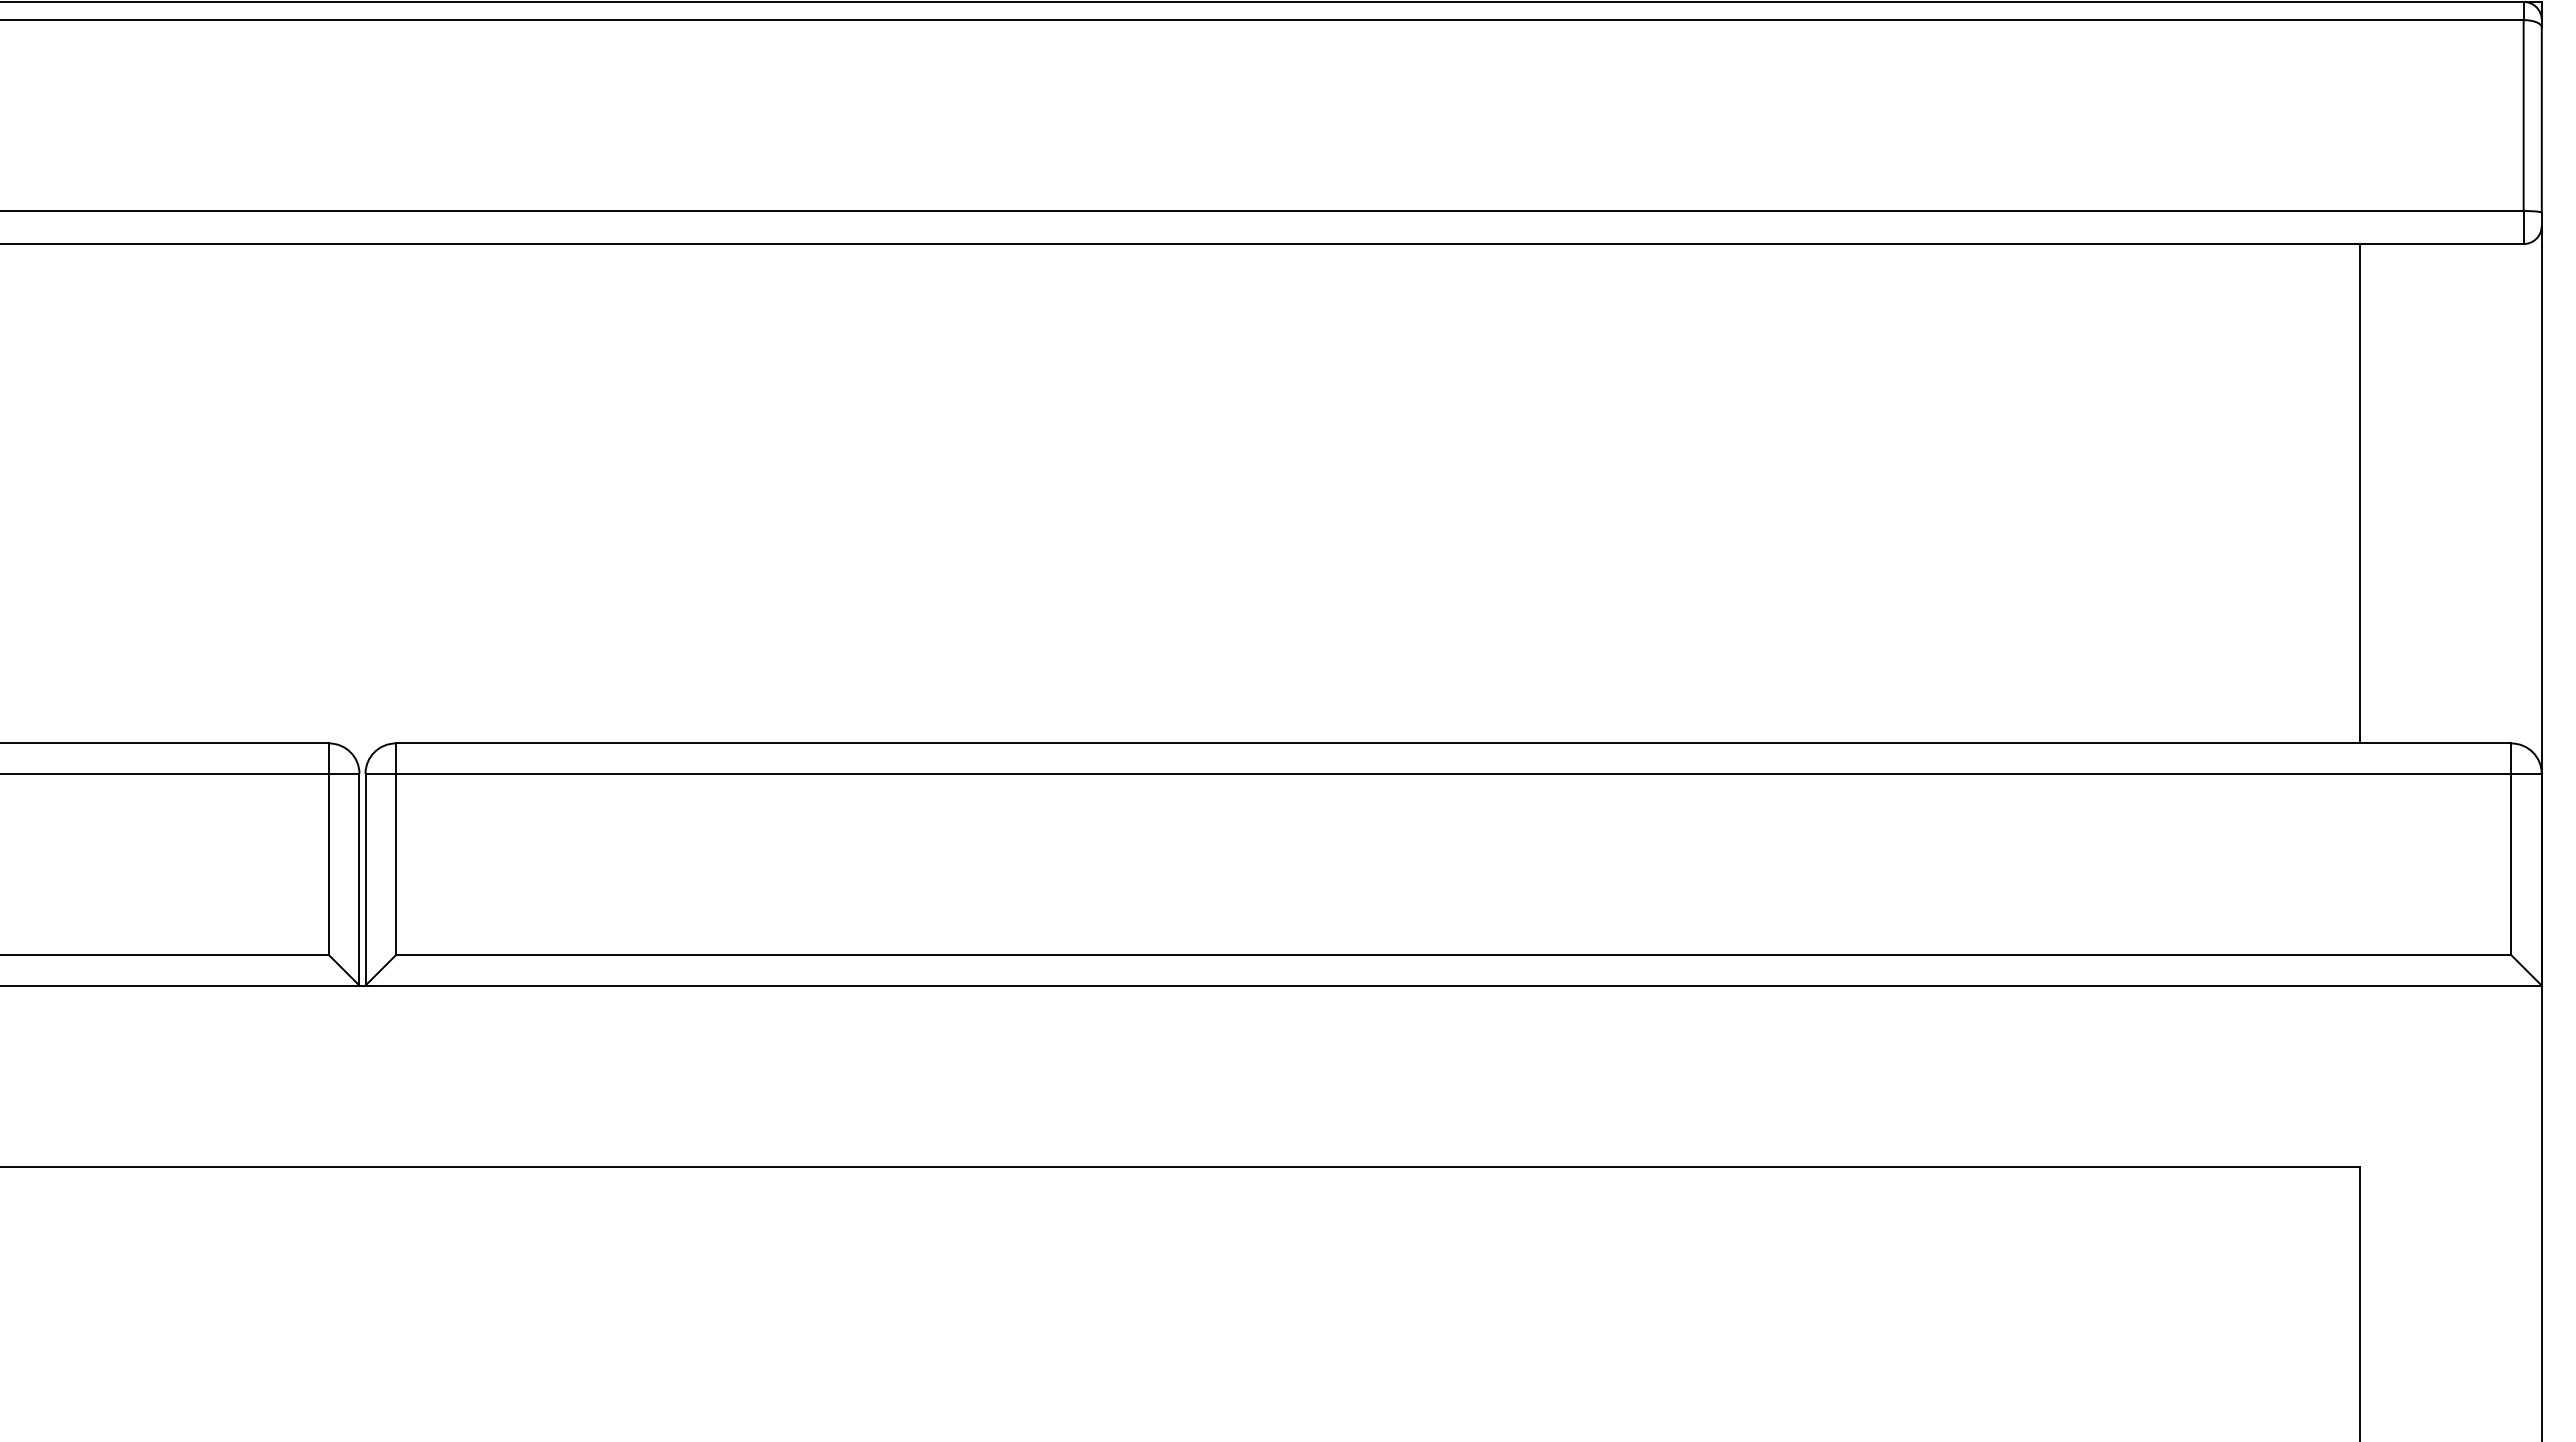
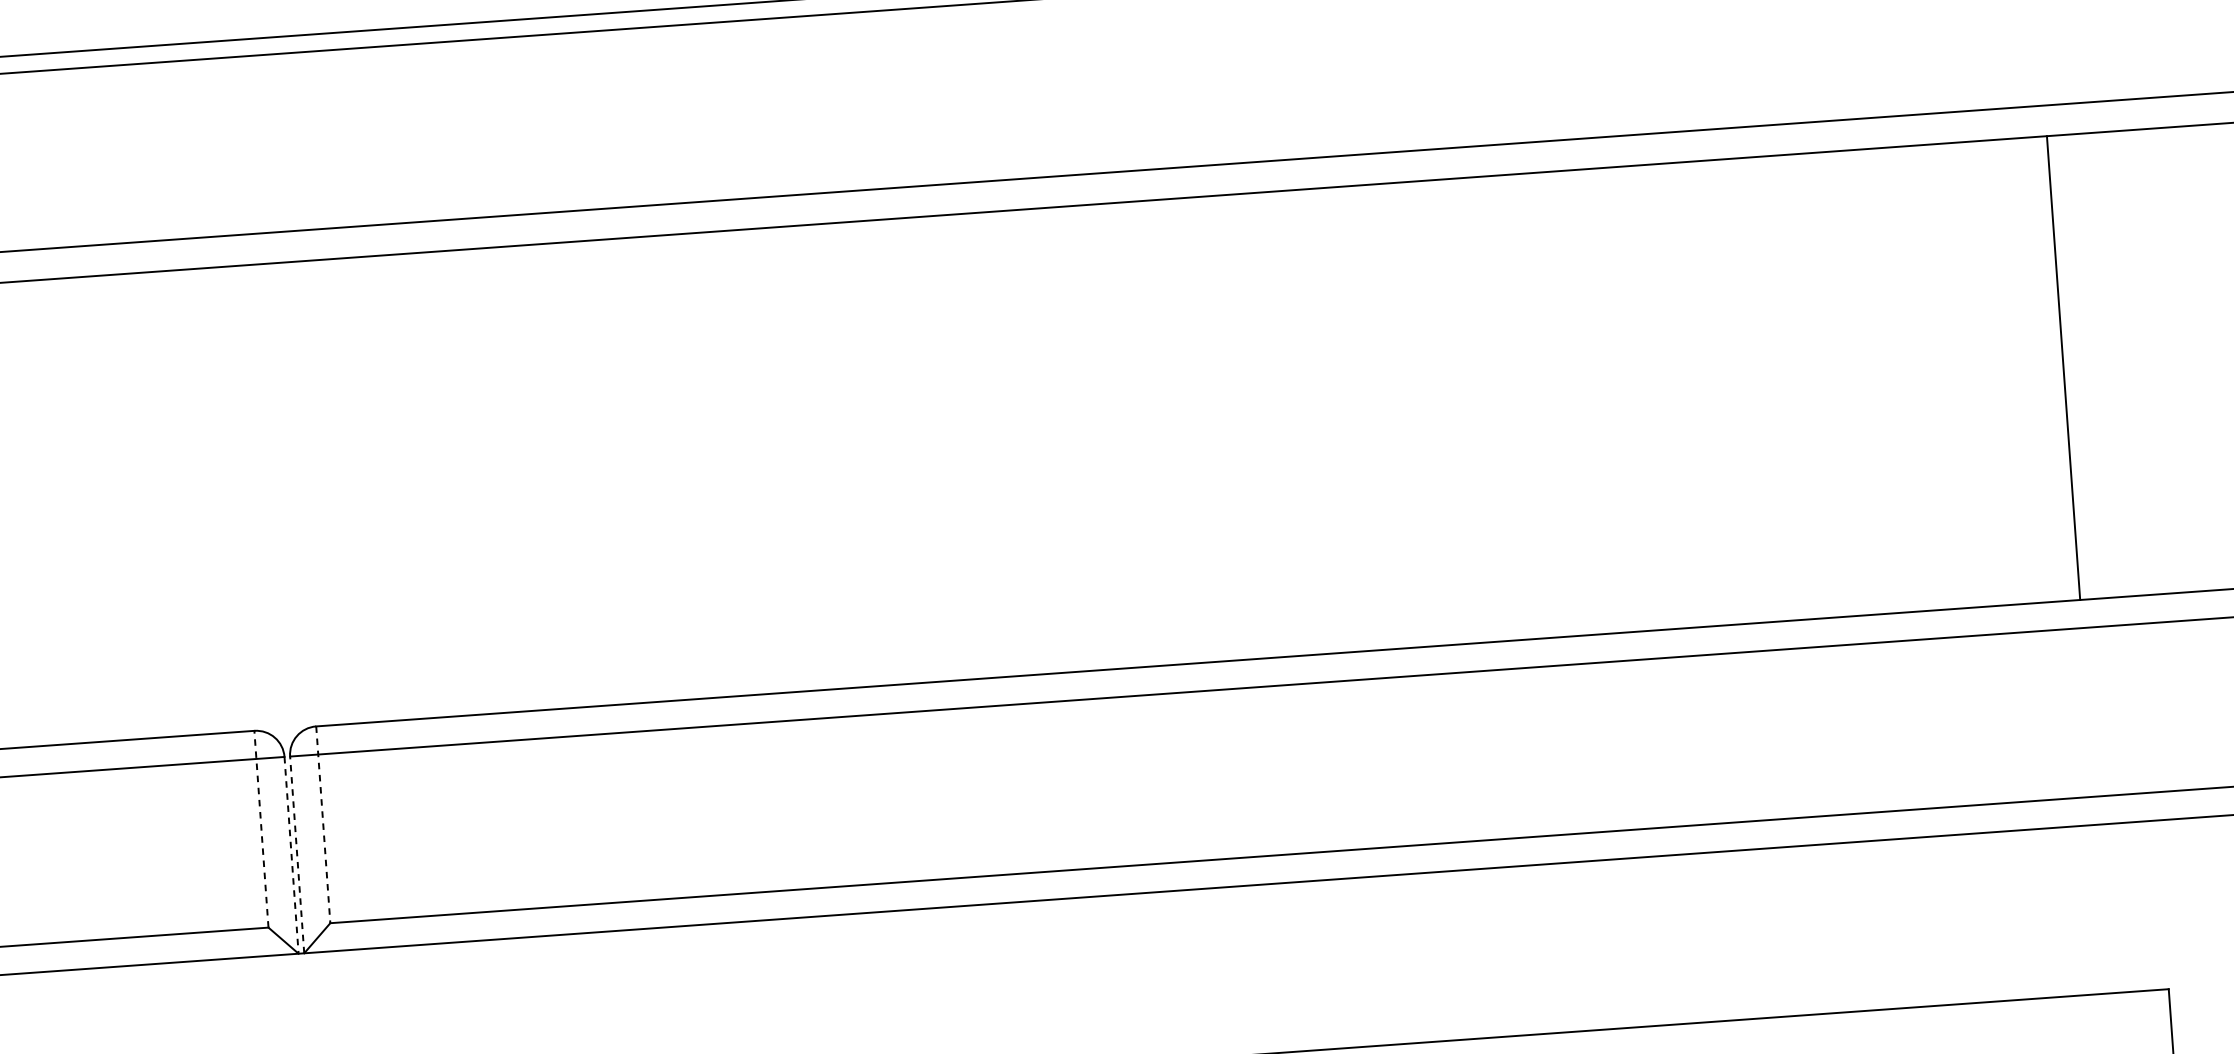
line: (2360, 493) -> (2063, 367), moved
line: (329, 849) -> (261, 829), solid -> dashed
line: (395, 849) -> (323, 824), solid -> dashed
line: (359, 879) -> (291, 855), solid -> dashed
line: (365, 879) -> (297, 854), solid -> dashed

